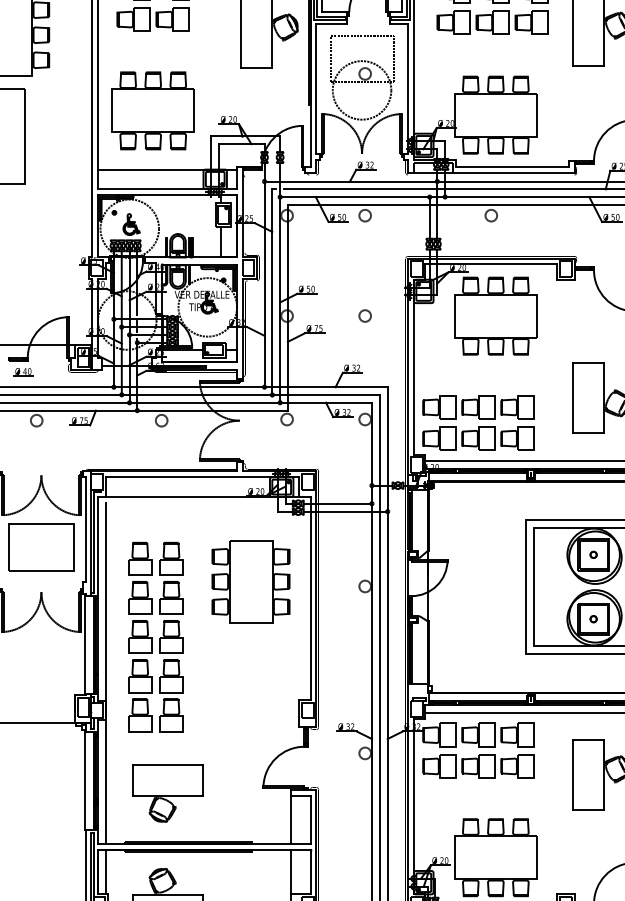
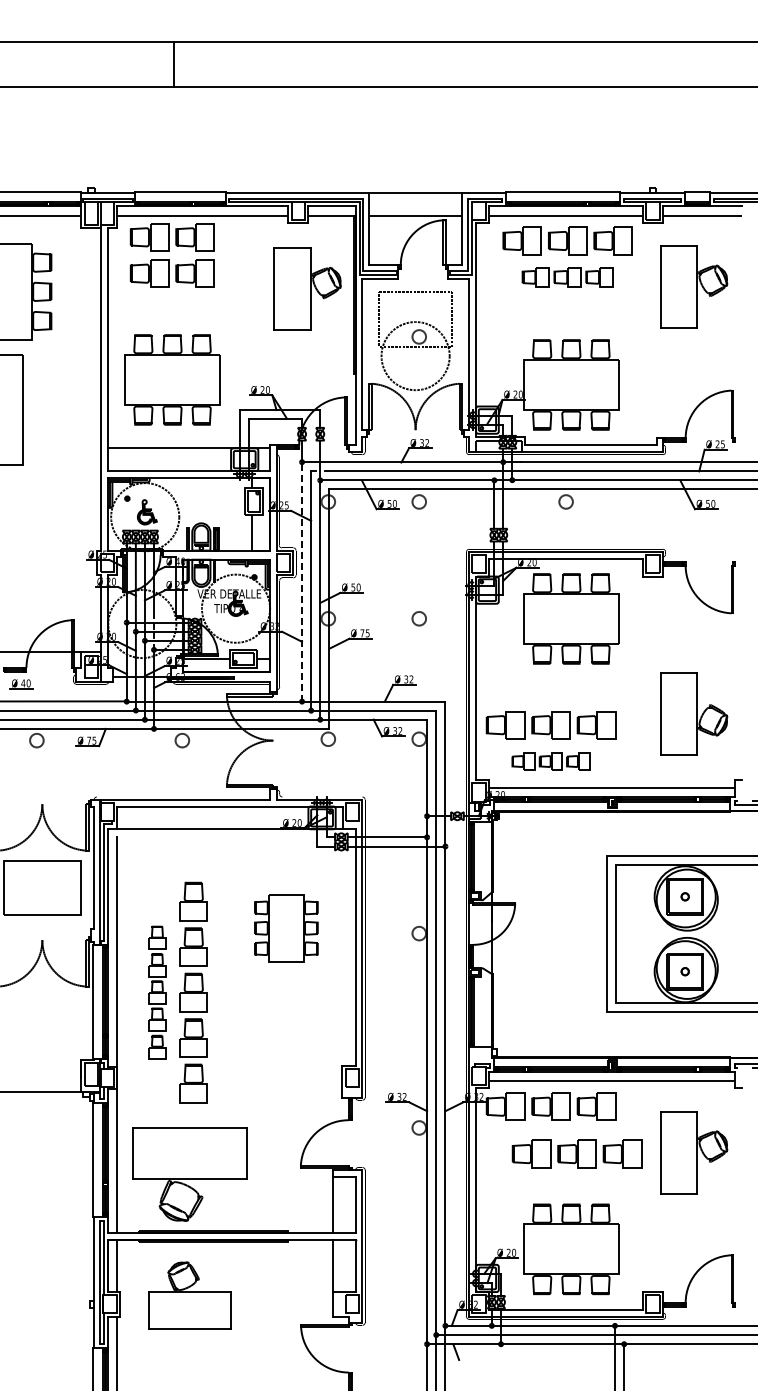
part: (492, 22) -> (567, 277), size x0.7
line: (264, 284) -> (302, 581), solid -> dashed
part: (477, 438) -> (550, 761), size x0.6
part: (251, 582) -> (286, 928), size x0.7
part: (140, 637) -> (157, 992), size x0.6
part: (477, 765) -> (576, 1153), moved
part: (167, 793) -> (189, 1174), size x1.4

